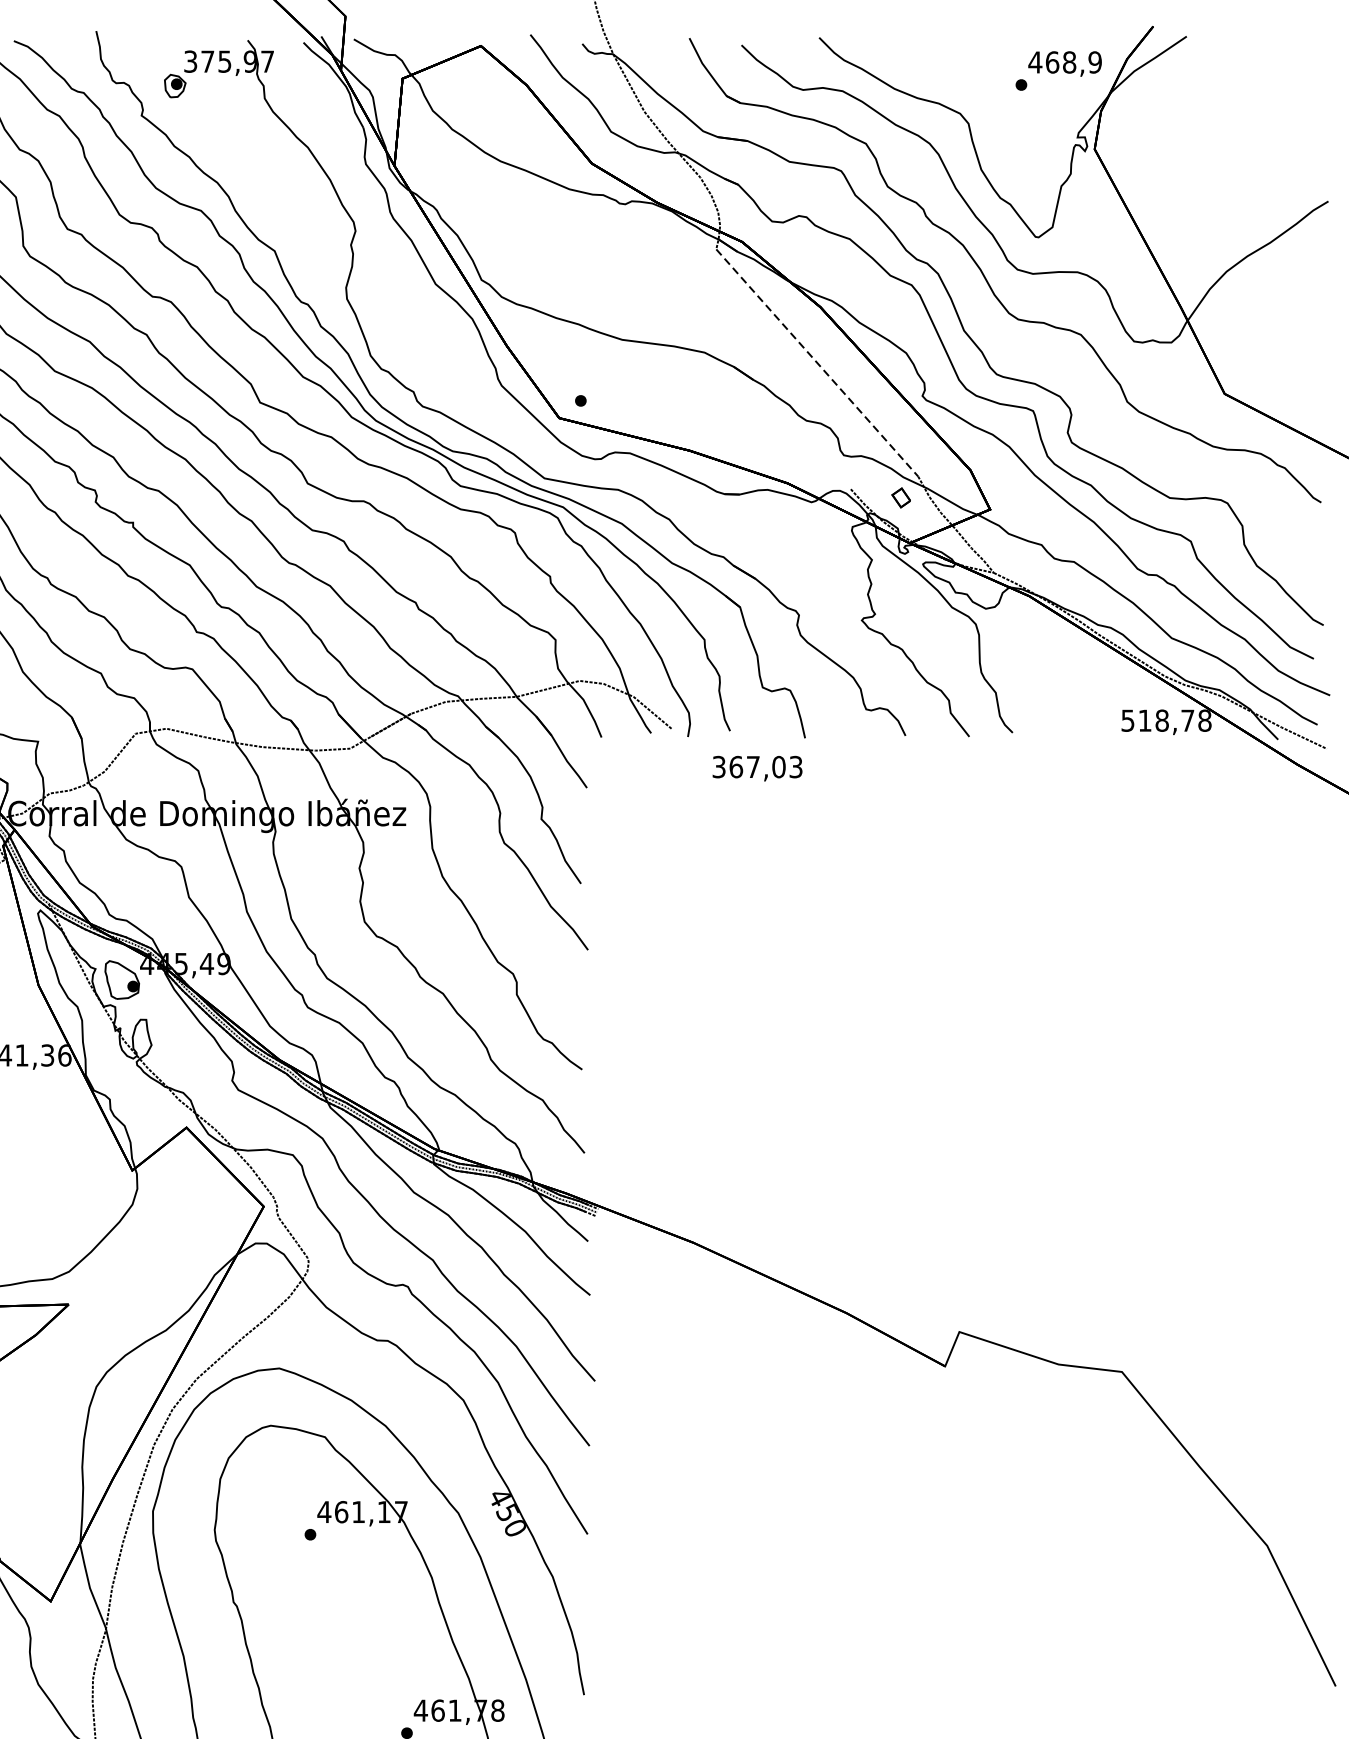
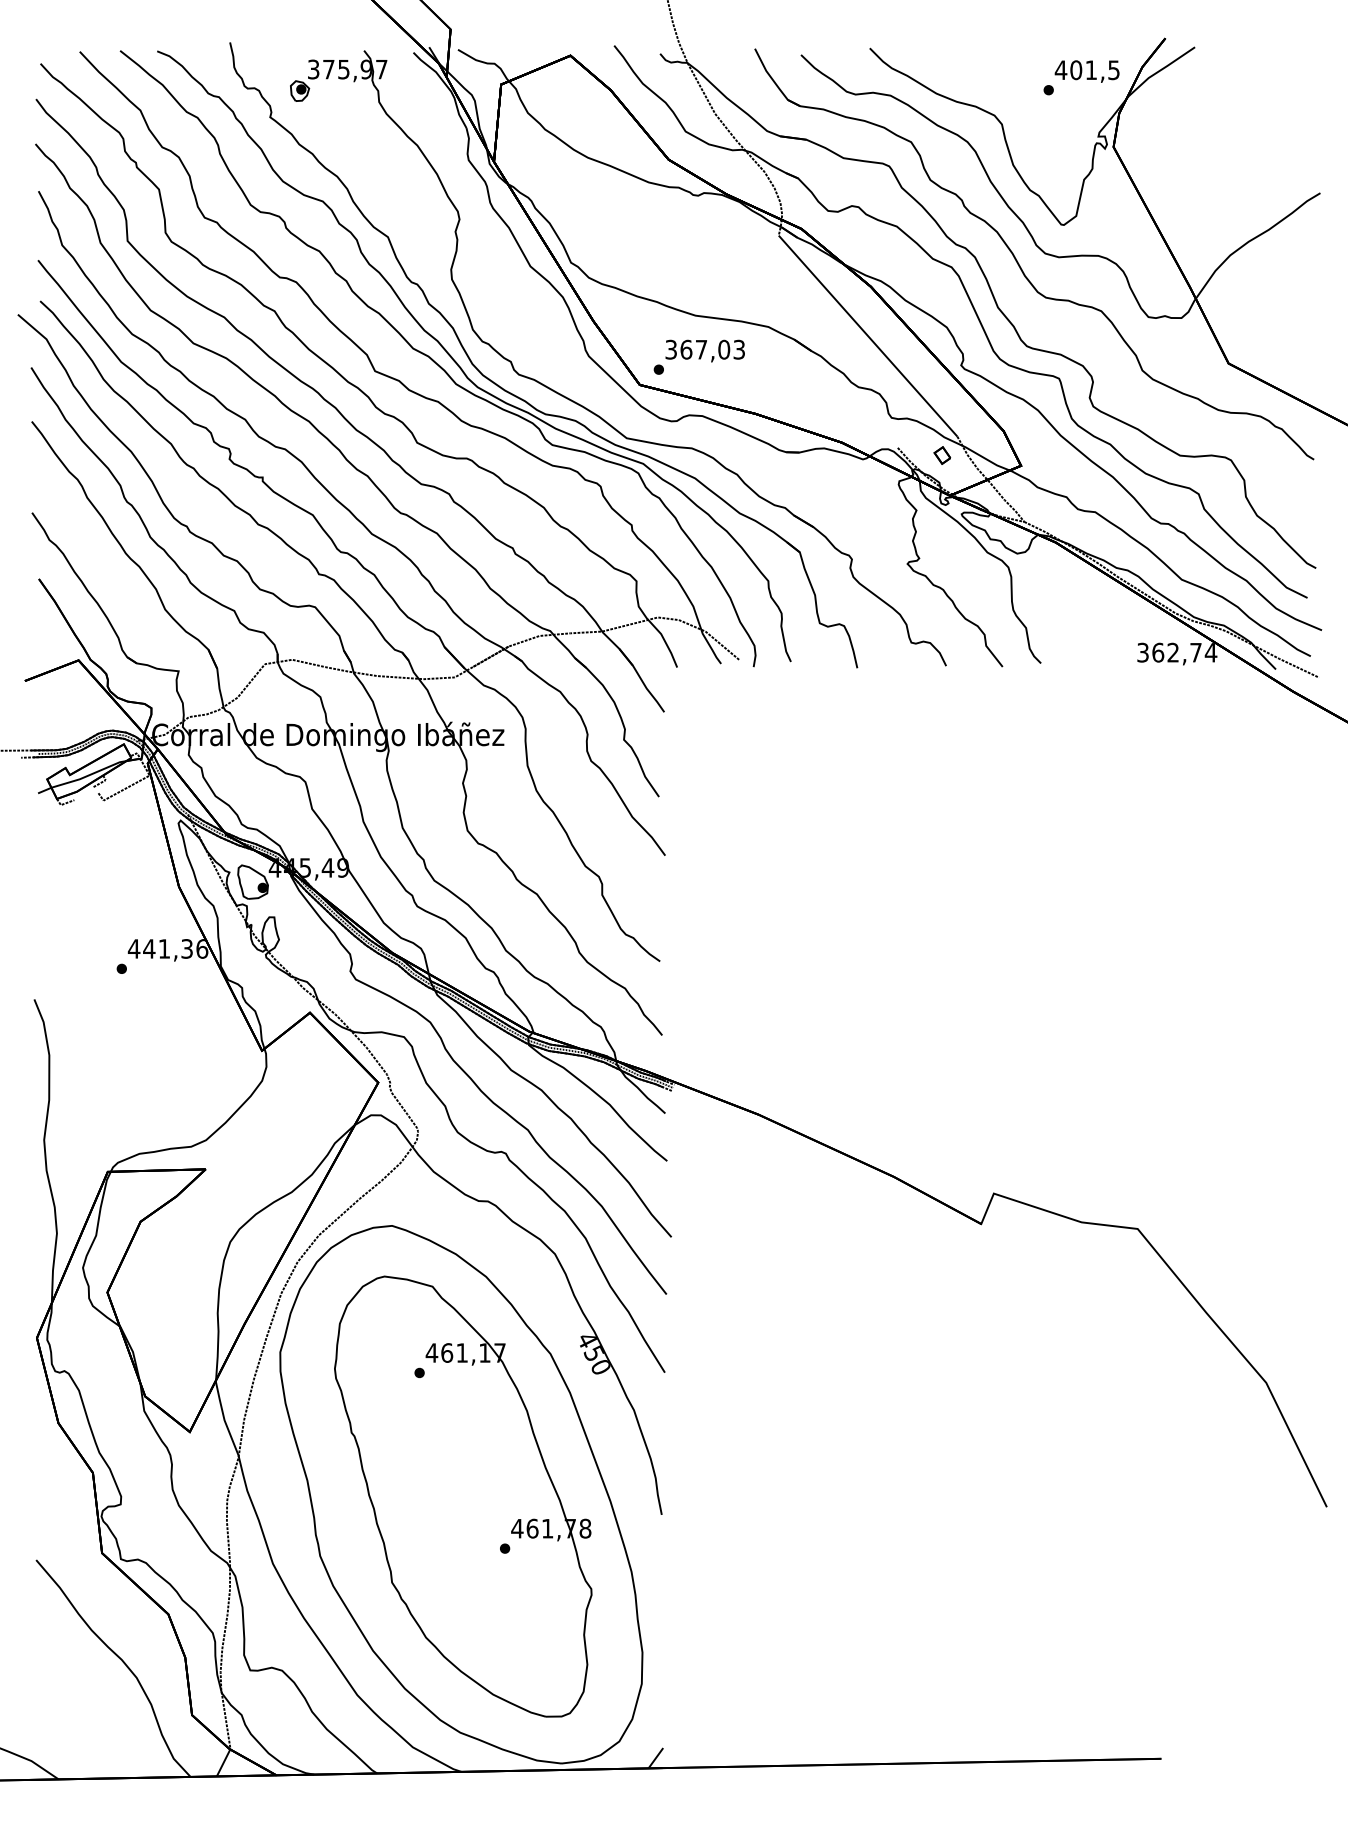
text: (1073, 62) -> (1094, 70), 468,9 -> 401,5
line: (817, 363) -> (868, 336), dashed -> solid
text: (1166, 720) -> (1177, 652), 518,78 -> 362,74
text: (756, 767) -> (704, 350), moved

